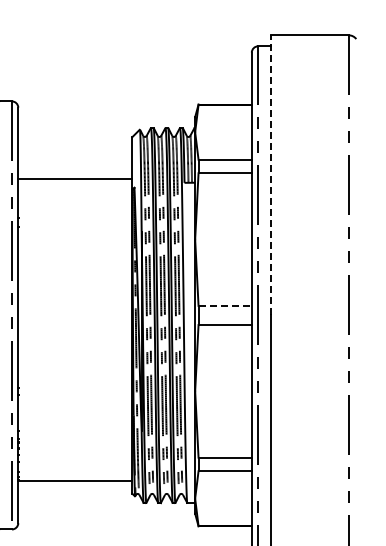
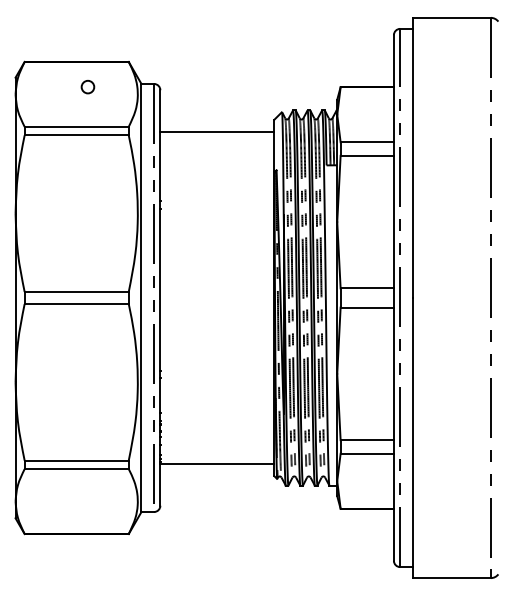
line: (270, 174) -> (412, 157), dashed -> solid
line: (75, 178) -> (217, 132), moved
line: (225, 305) -> (367, 288), dashed -> solid

